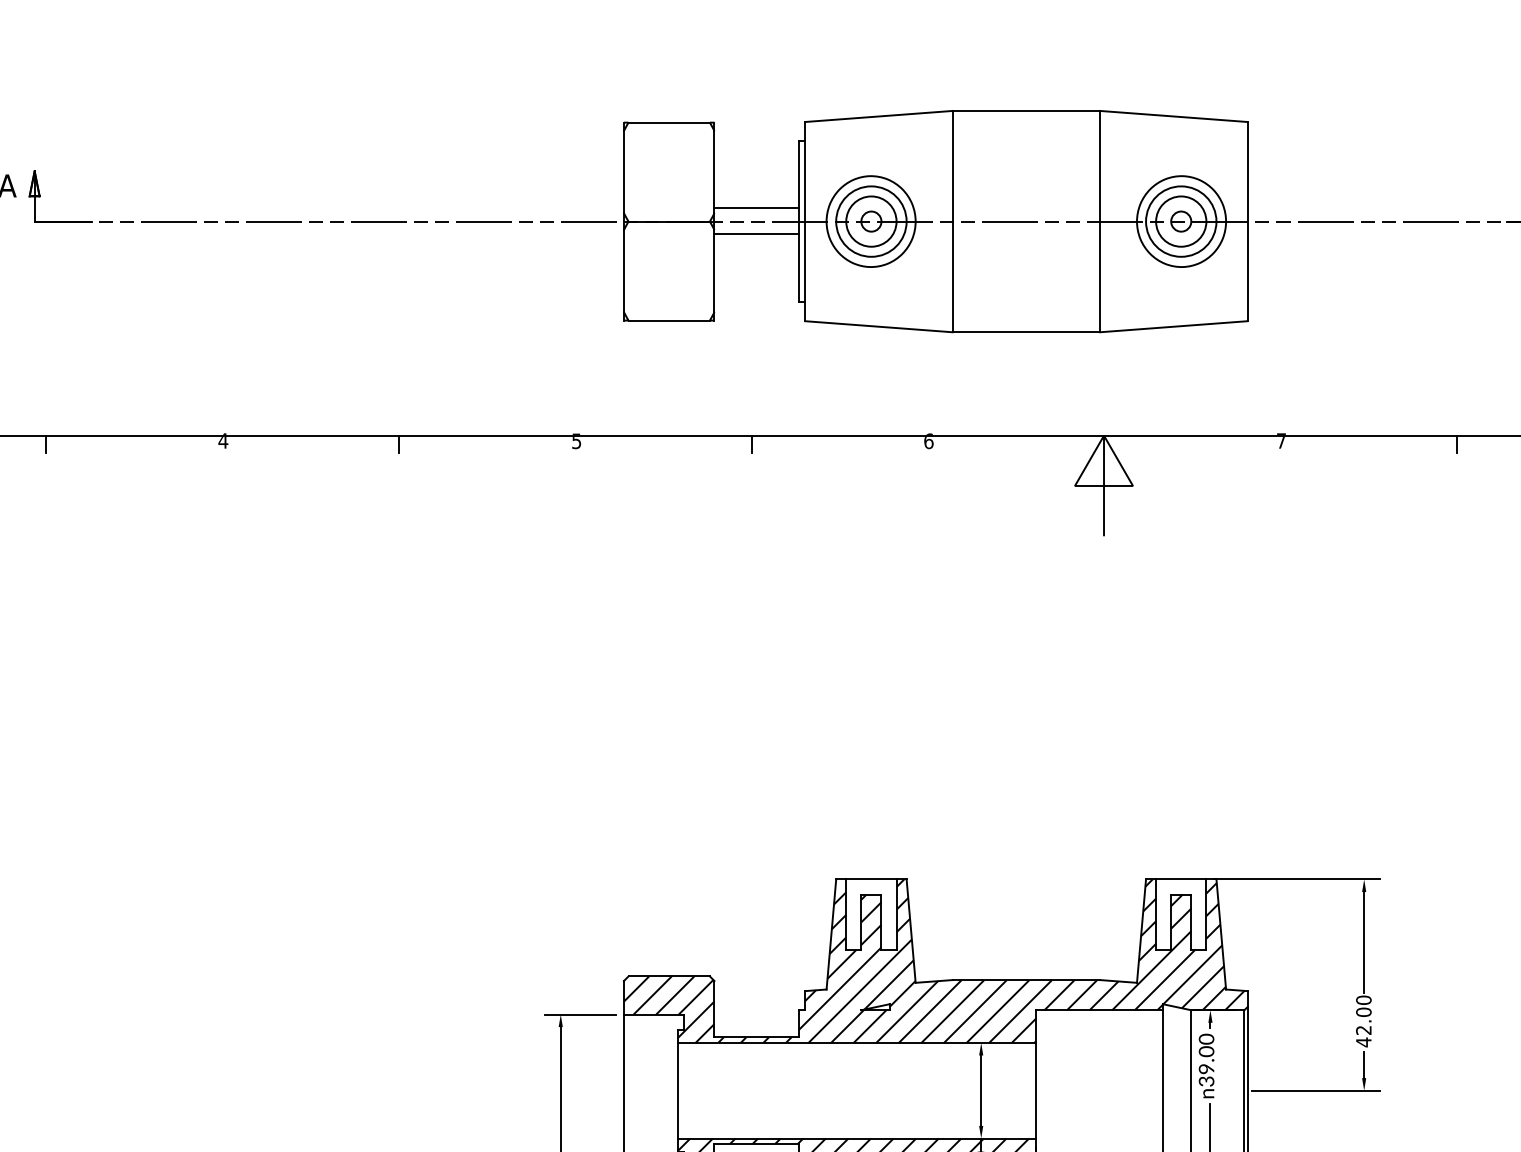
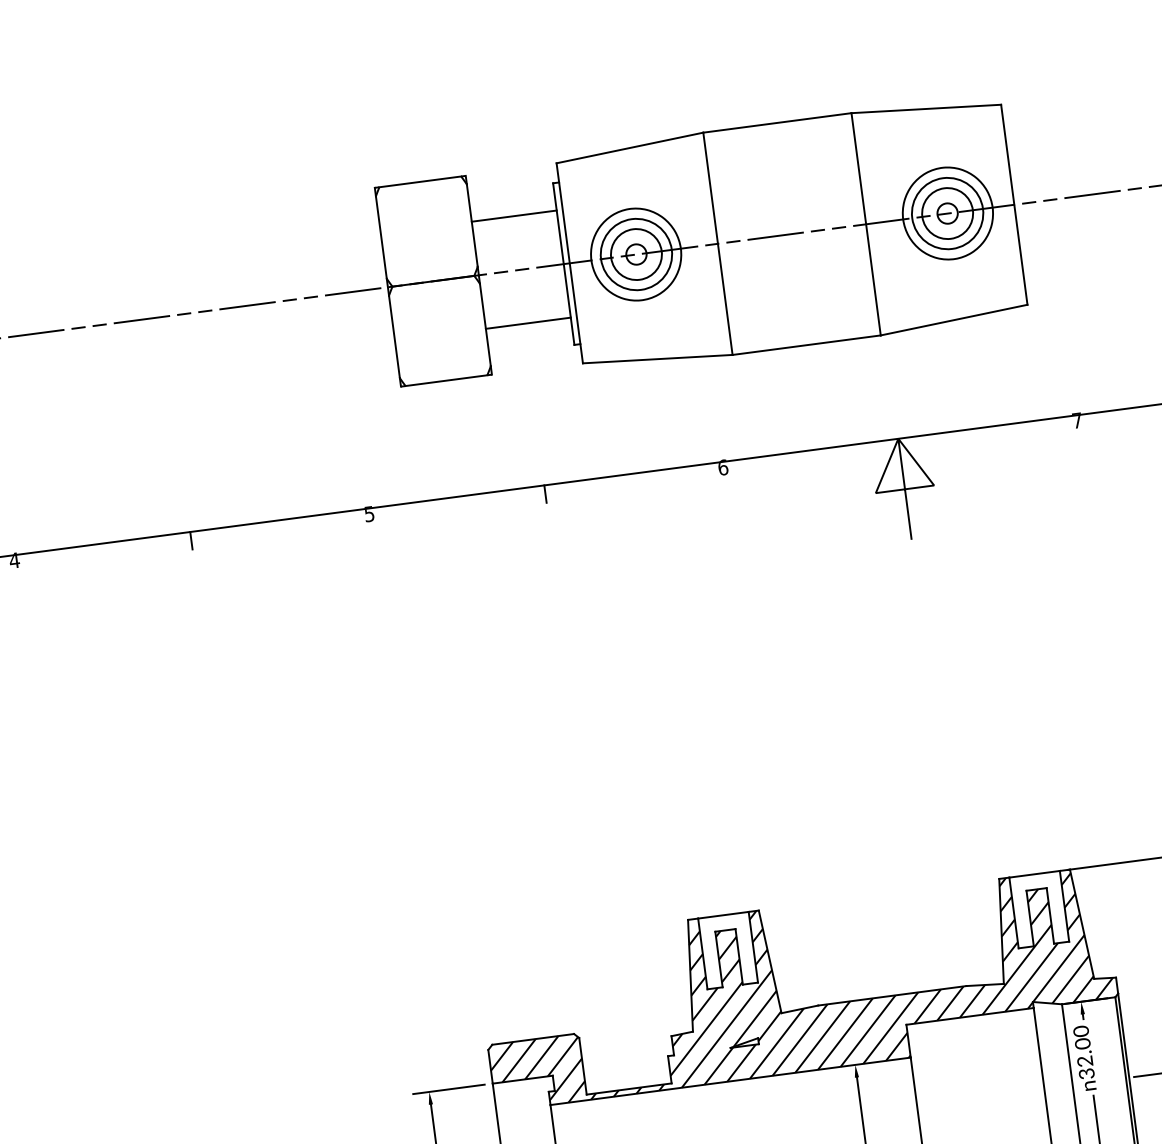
line: (756, 208) -> (514, 216), moved
line: (756, 233) -> (528, 322), moved
text: (1207, 1069) -> (1086, 1061), 39.00 -> 32.00

